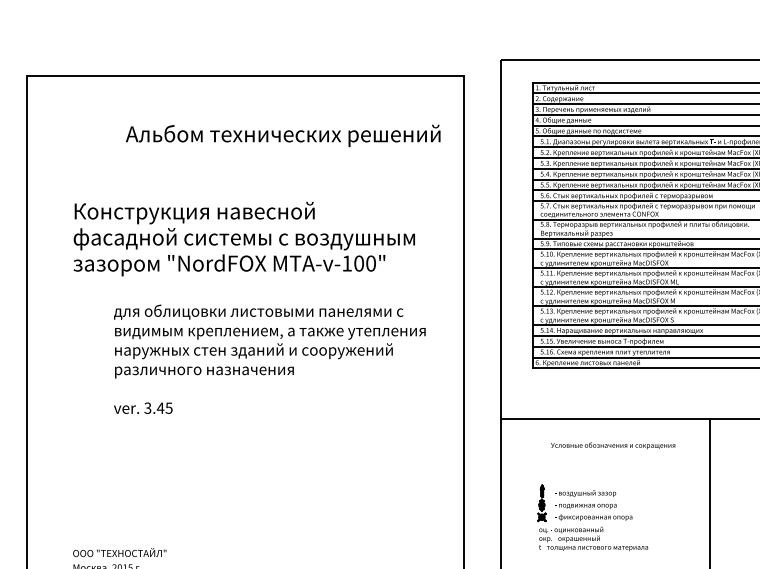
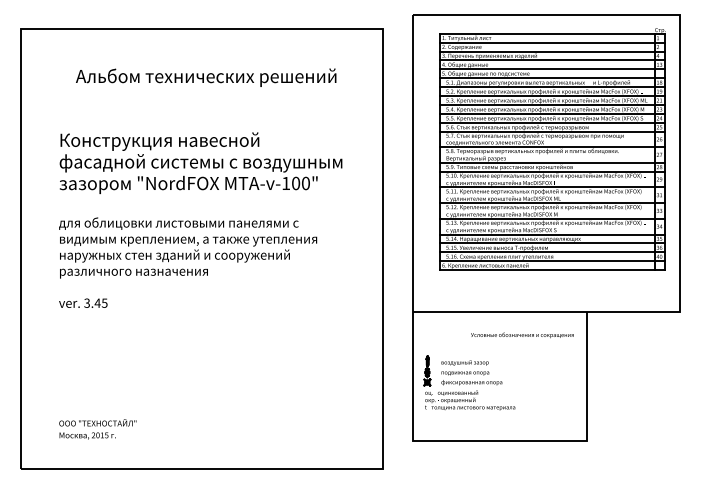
text: (283, 135) -> (206, 77), moved
text: (270, 359) -> (188, 262), moved
text: (613, 445) -> (522, 335), moved
part: (592, 517) -> (469, 382), moved

